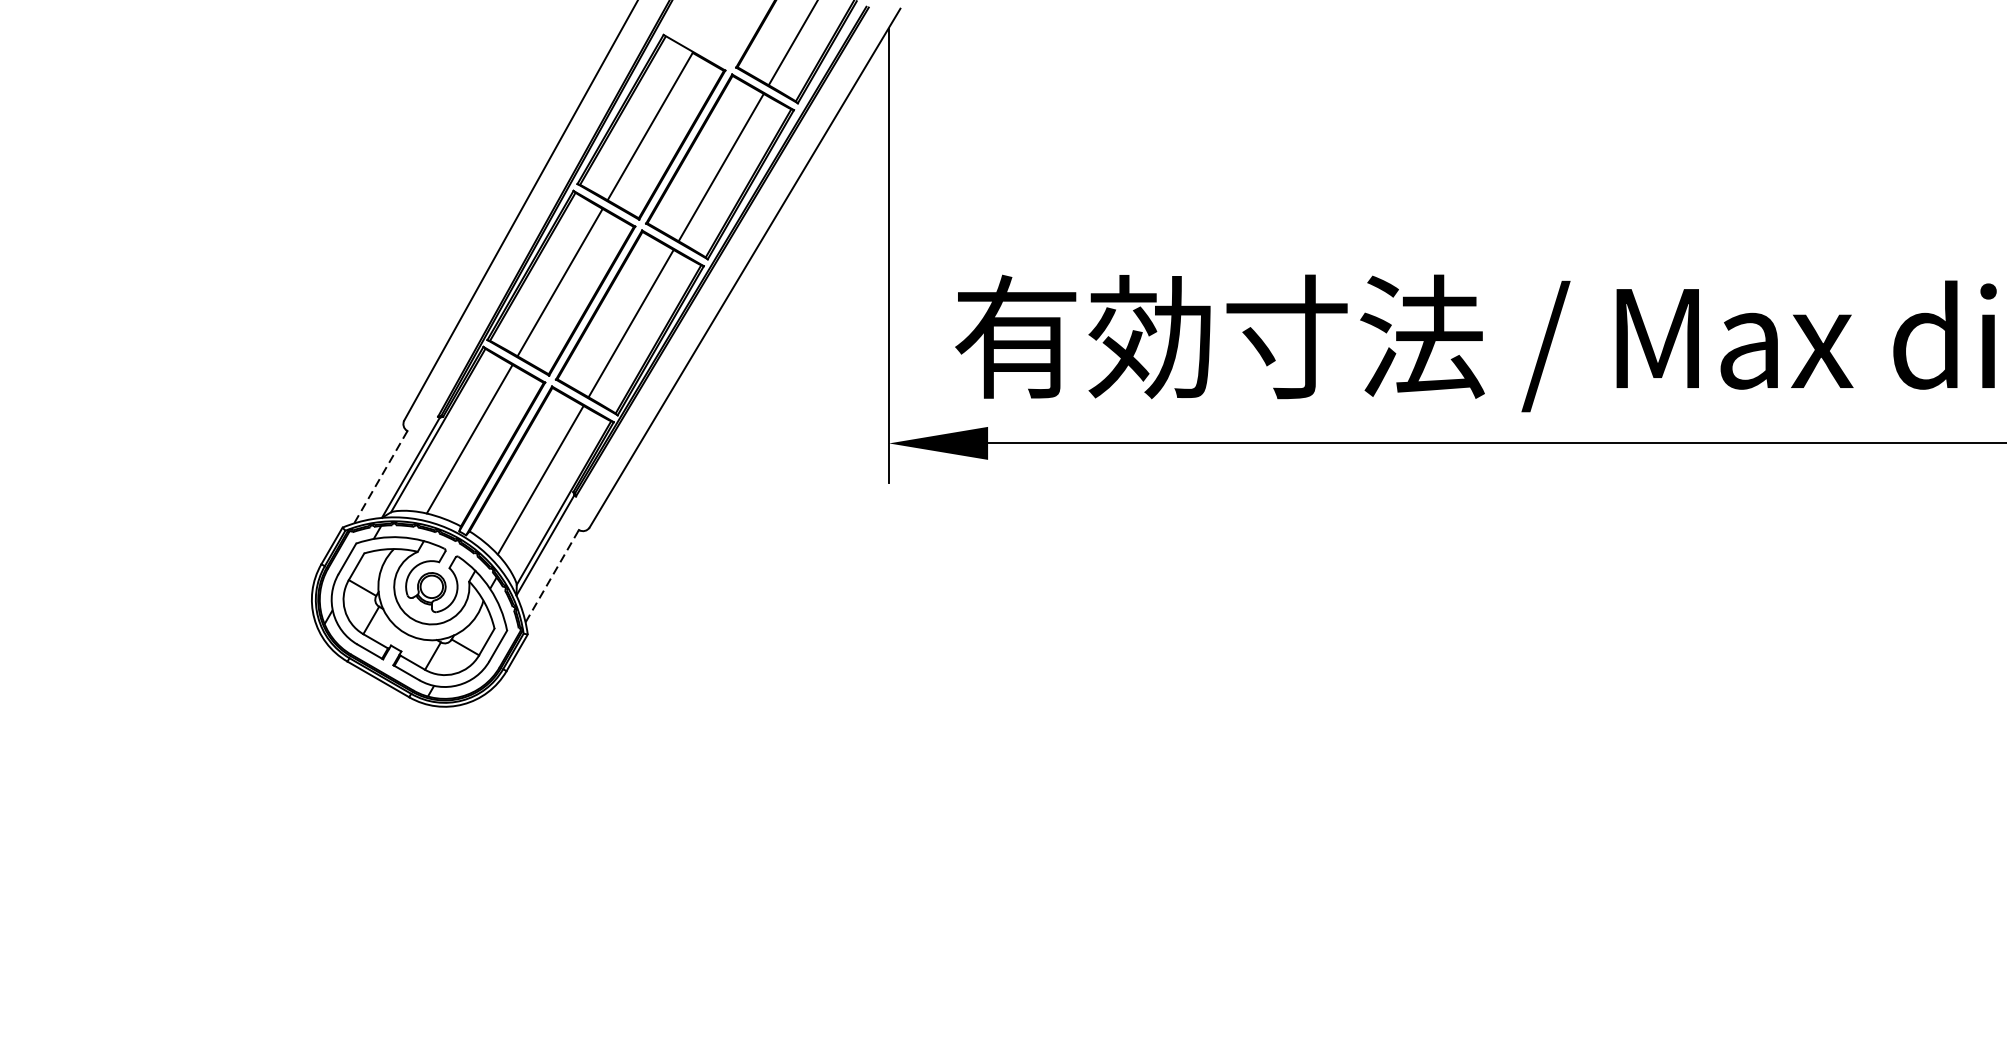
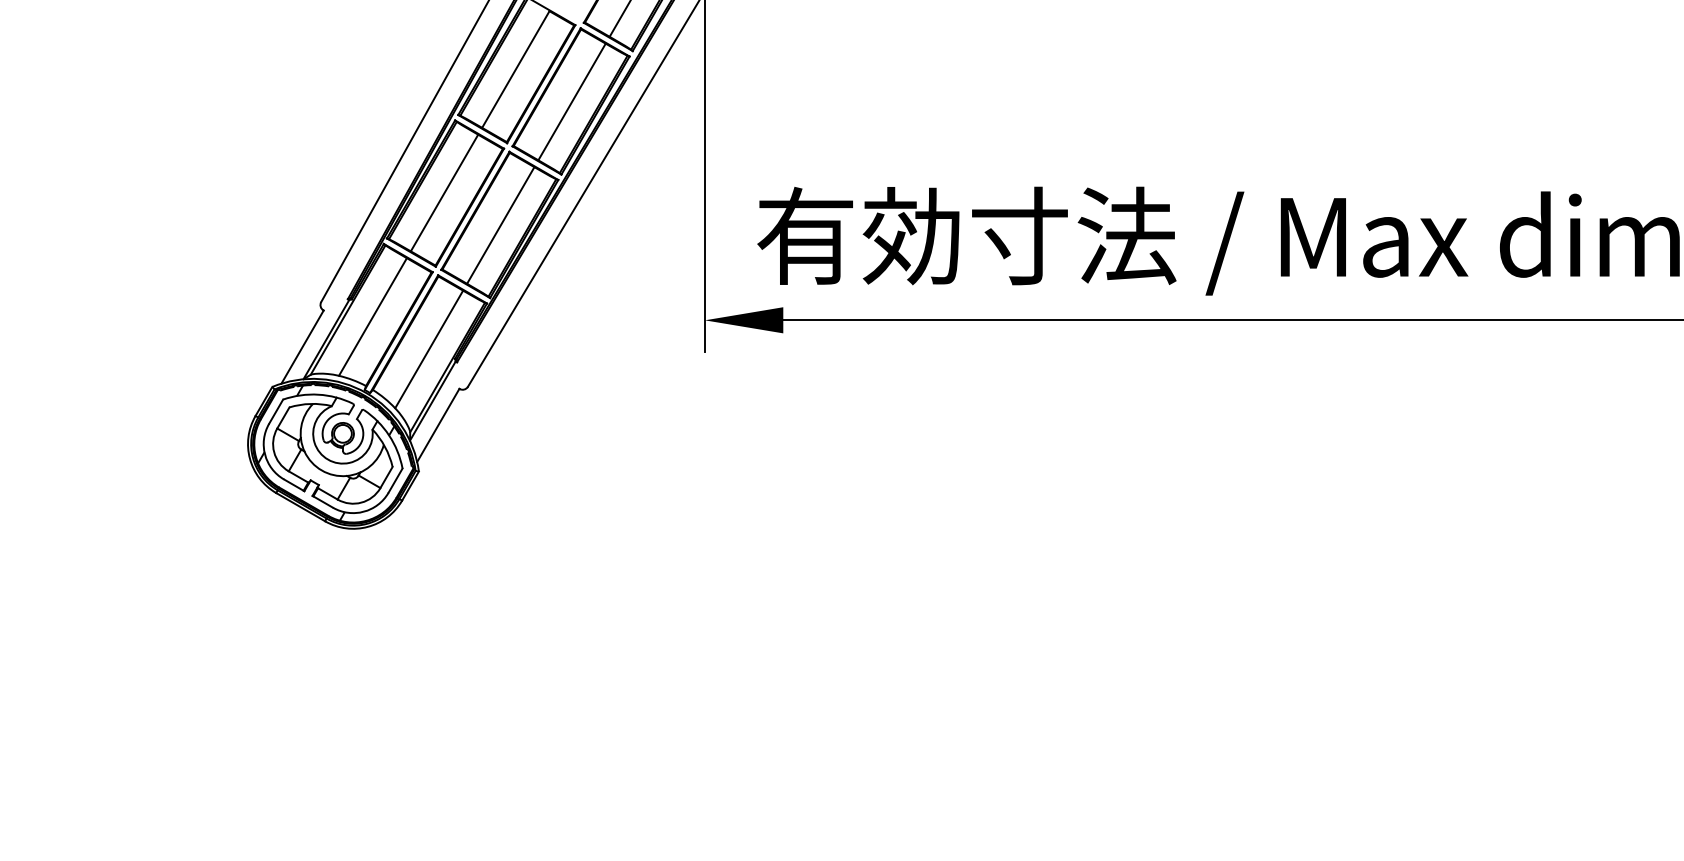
line: (380, 477) -> (302, 347), dashed -> solid
line: (552, 576) -> (438, 425), dashed -> solid

